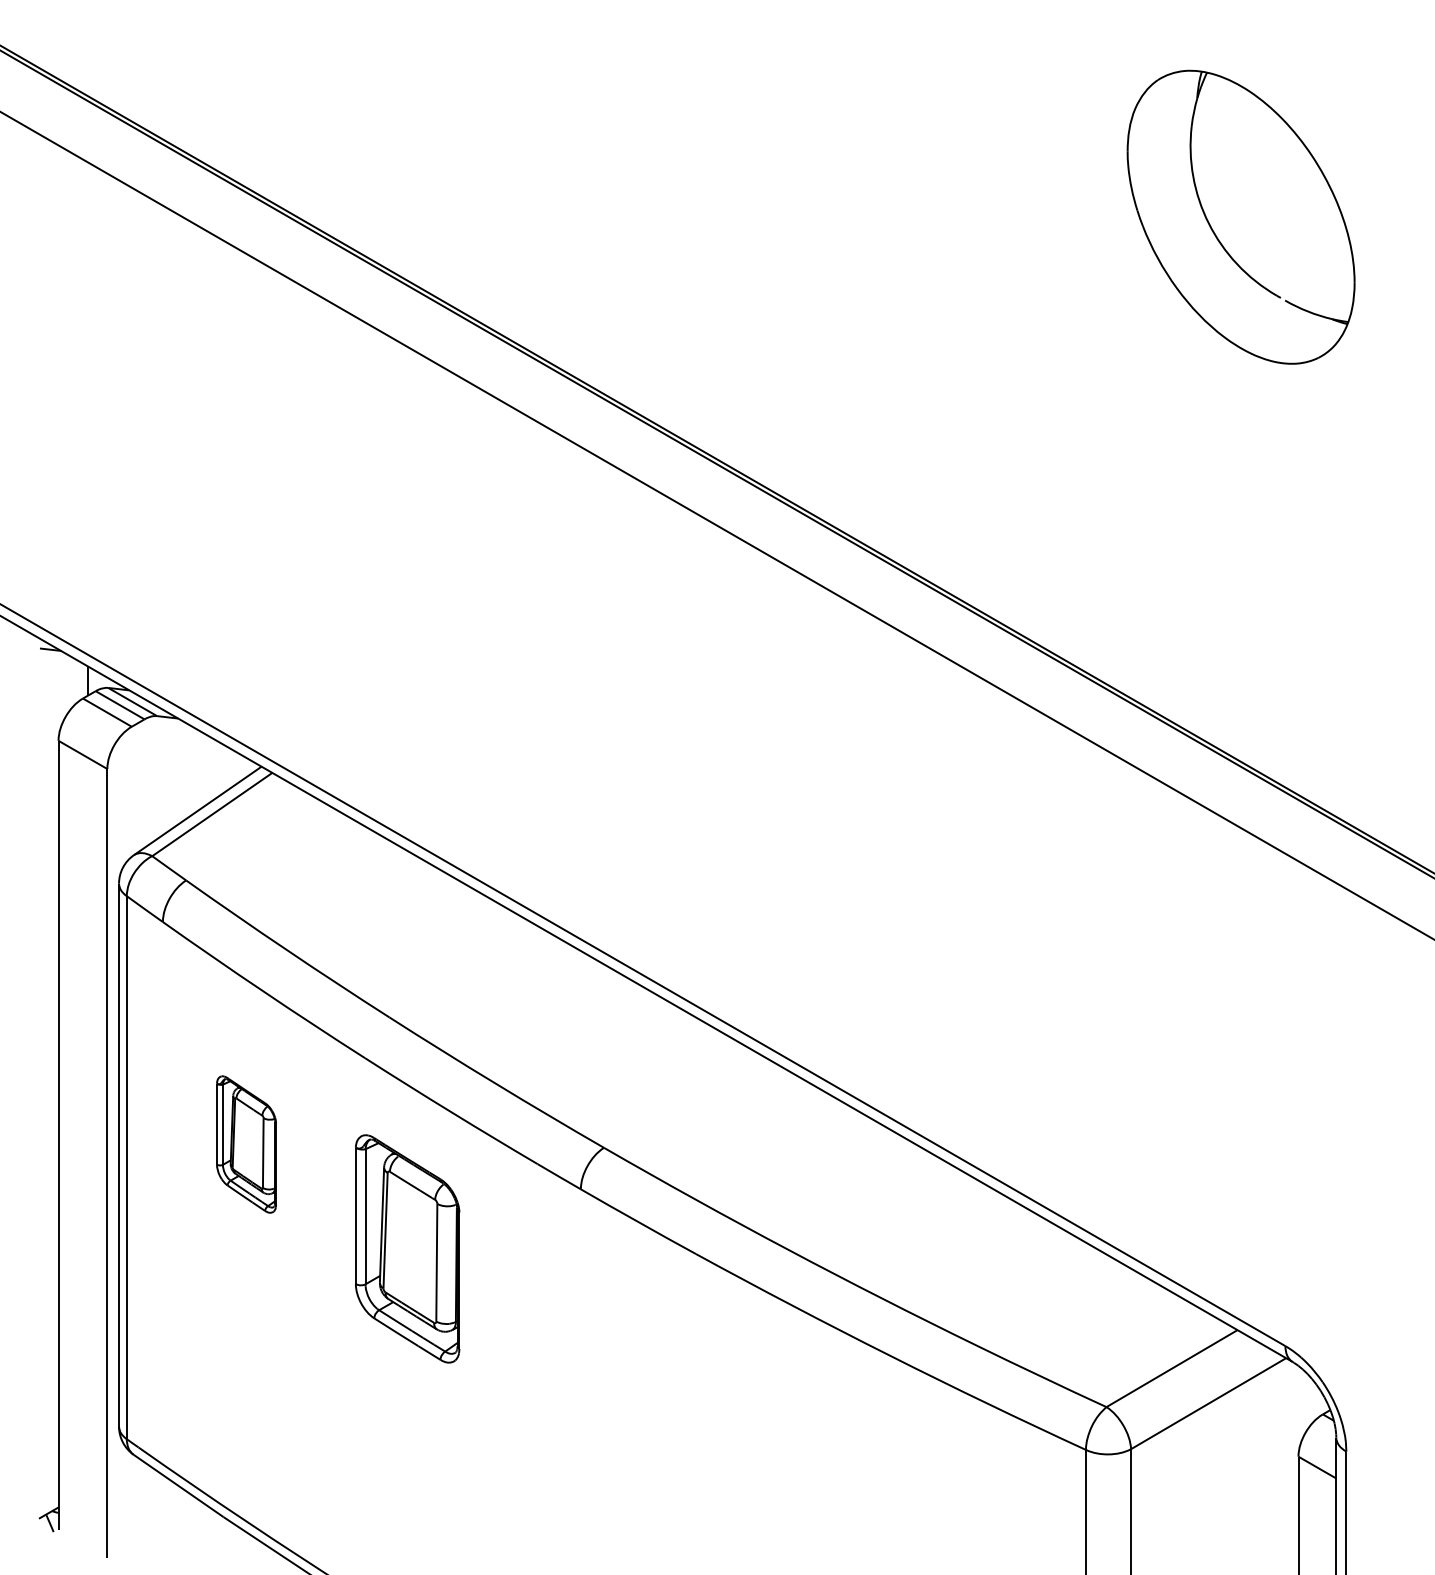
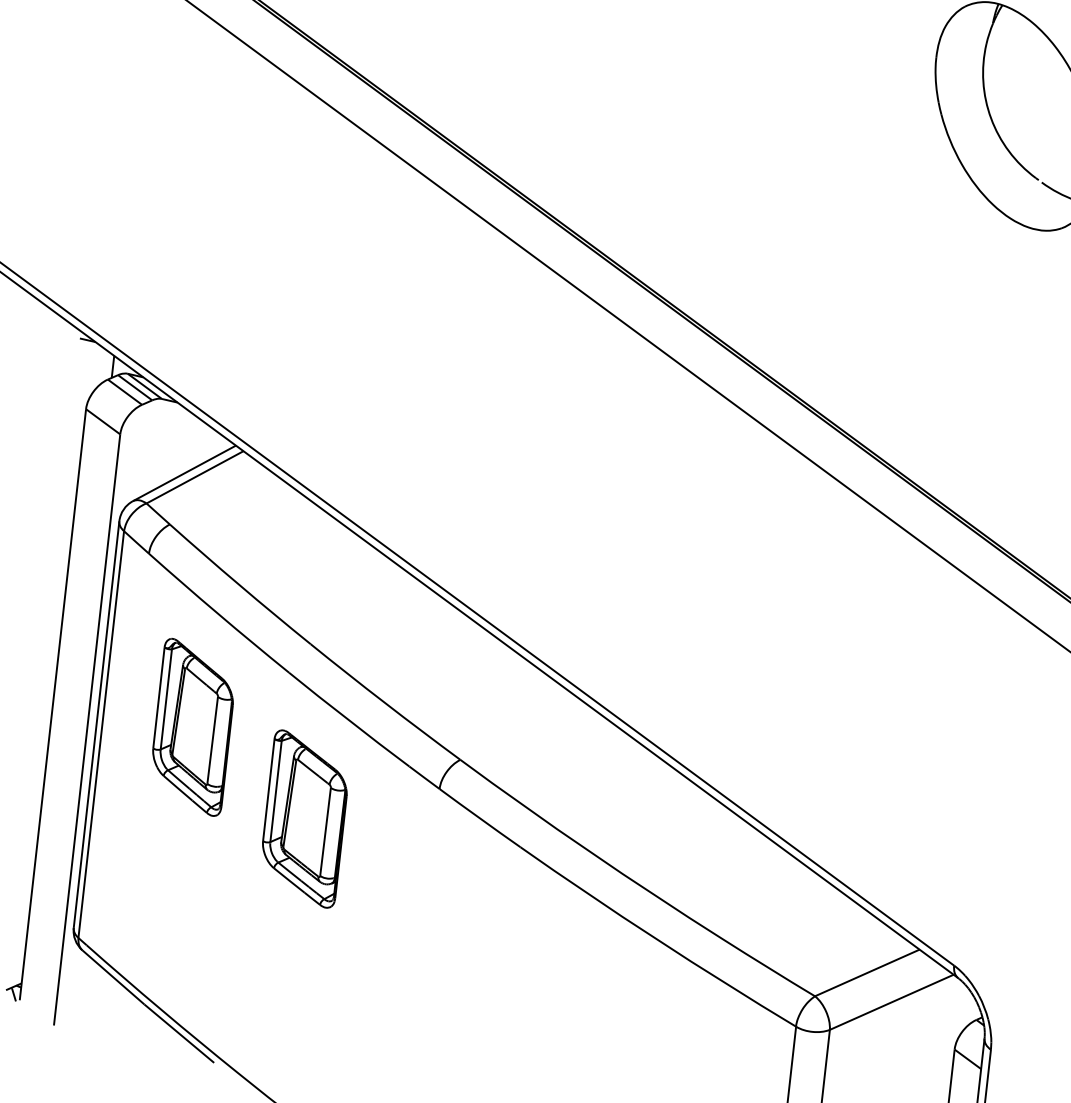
part: (246, 1144) -> (192, 727), size x1.67

